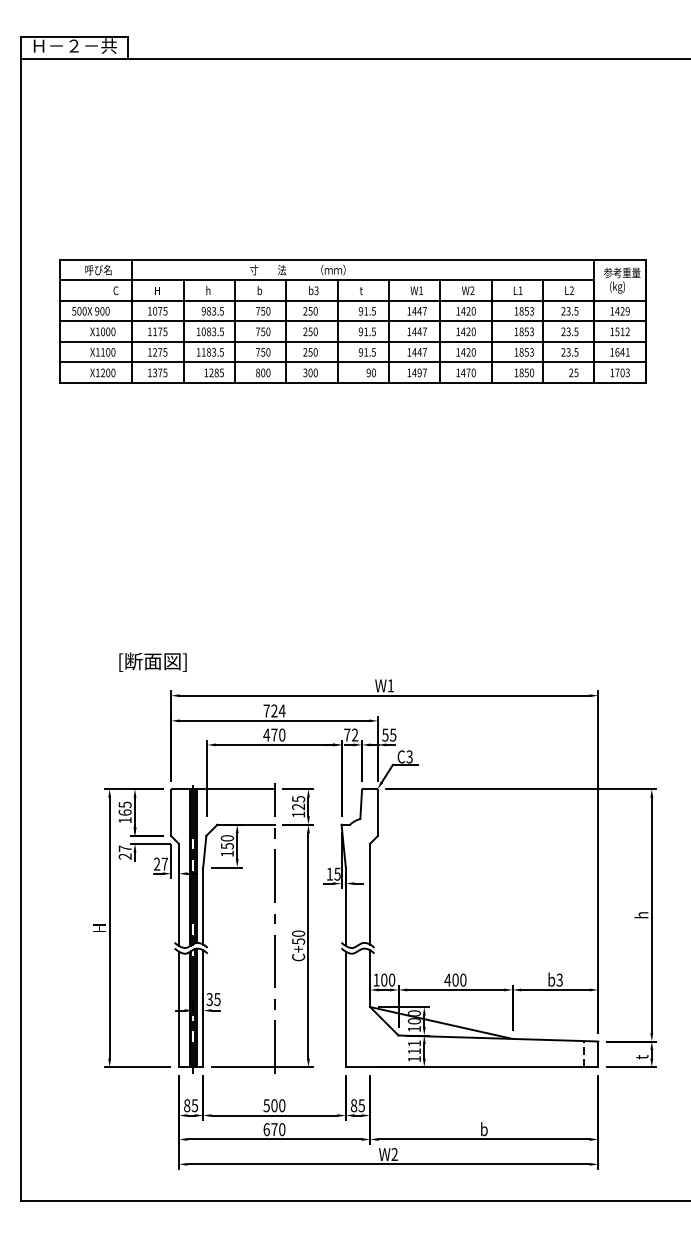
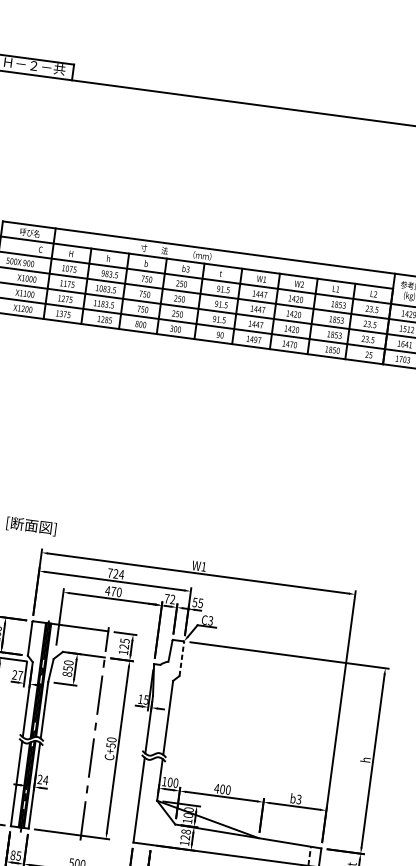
line: (377, 812) -> (181, 658), solid -> dashed
text: (226, 853) -> (66, 673), 150 -> 850
text: (213, 999) -> (42, 779), 35 -> 24
text: (413, 1047) -> (185, 834), 111 -> 128

